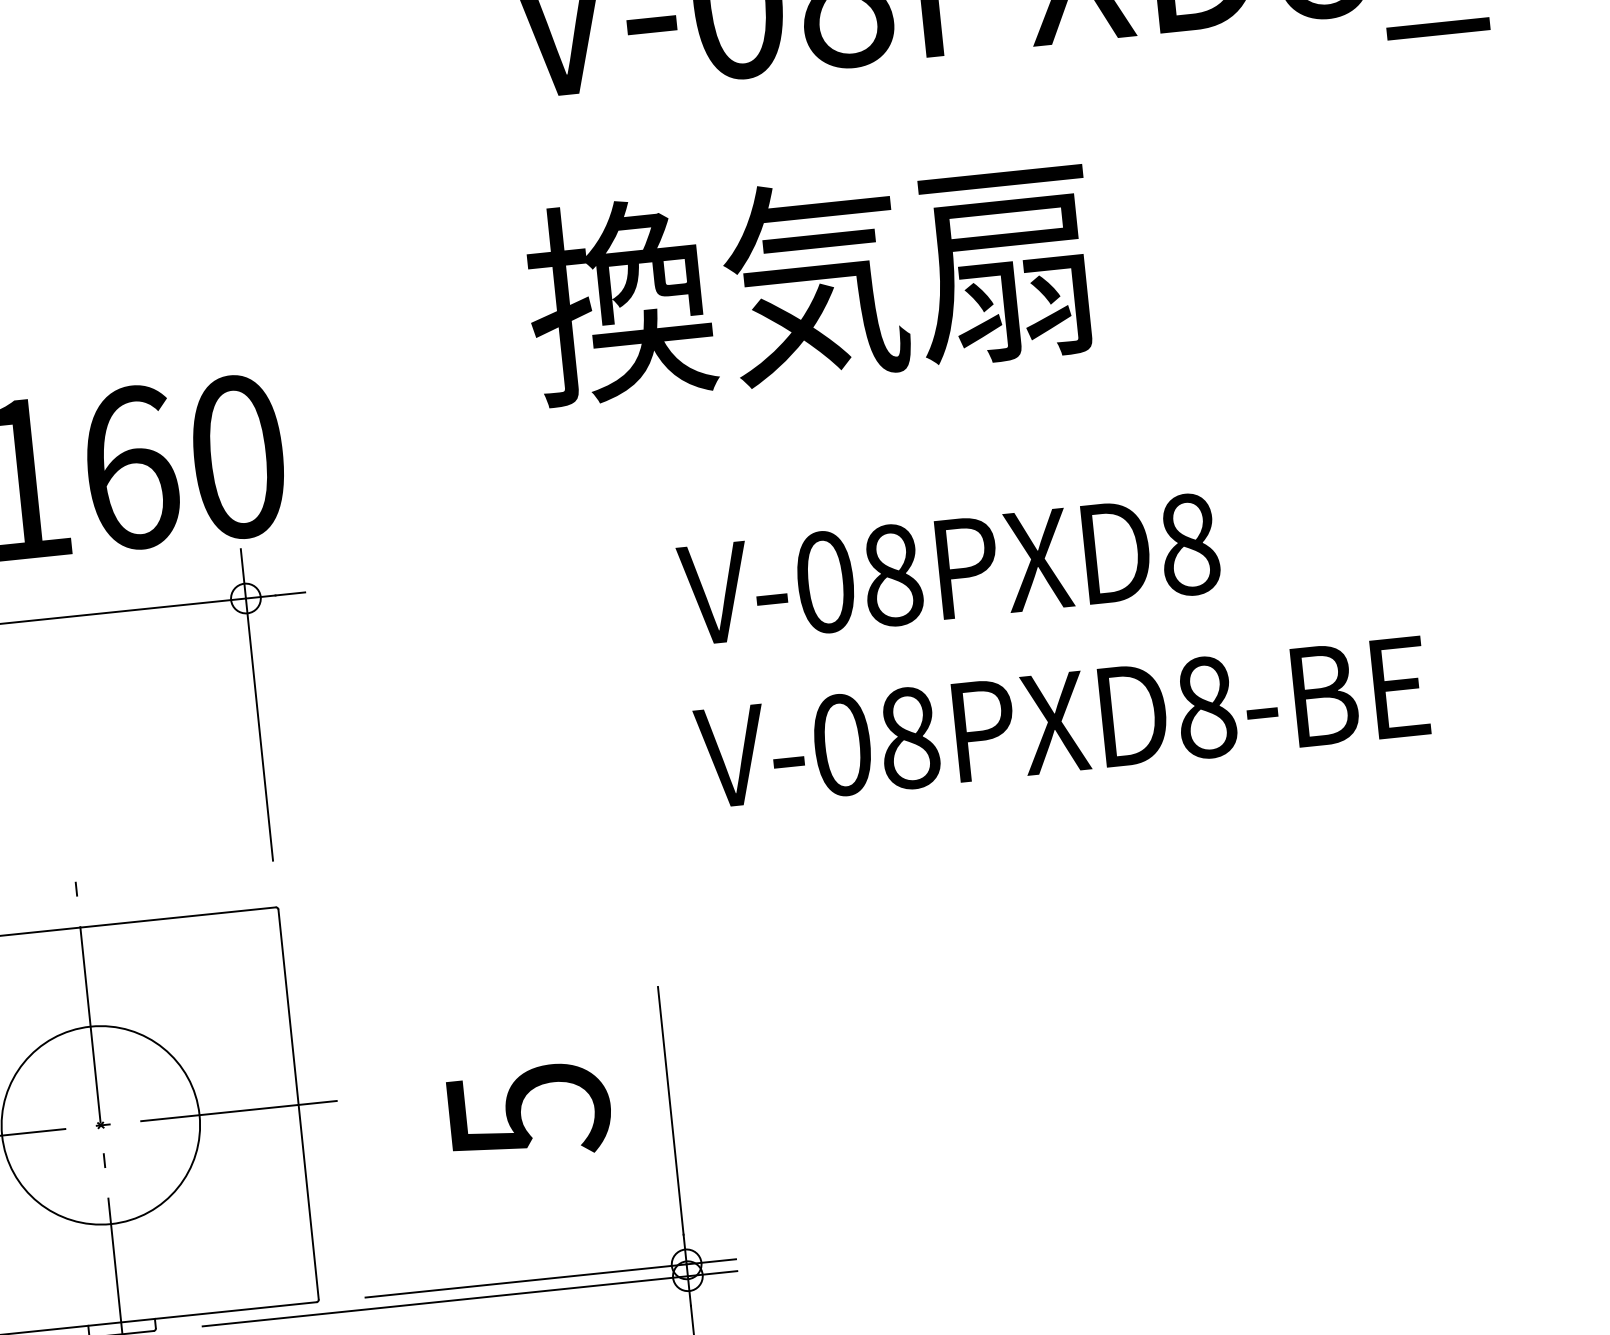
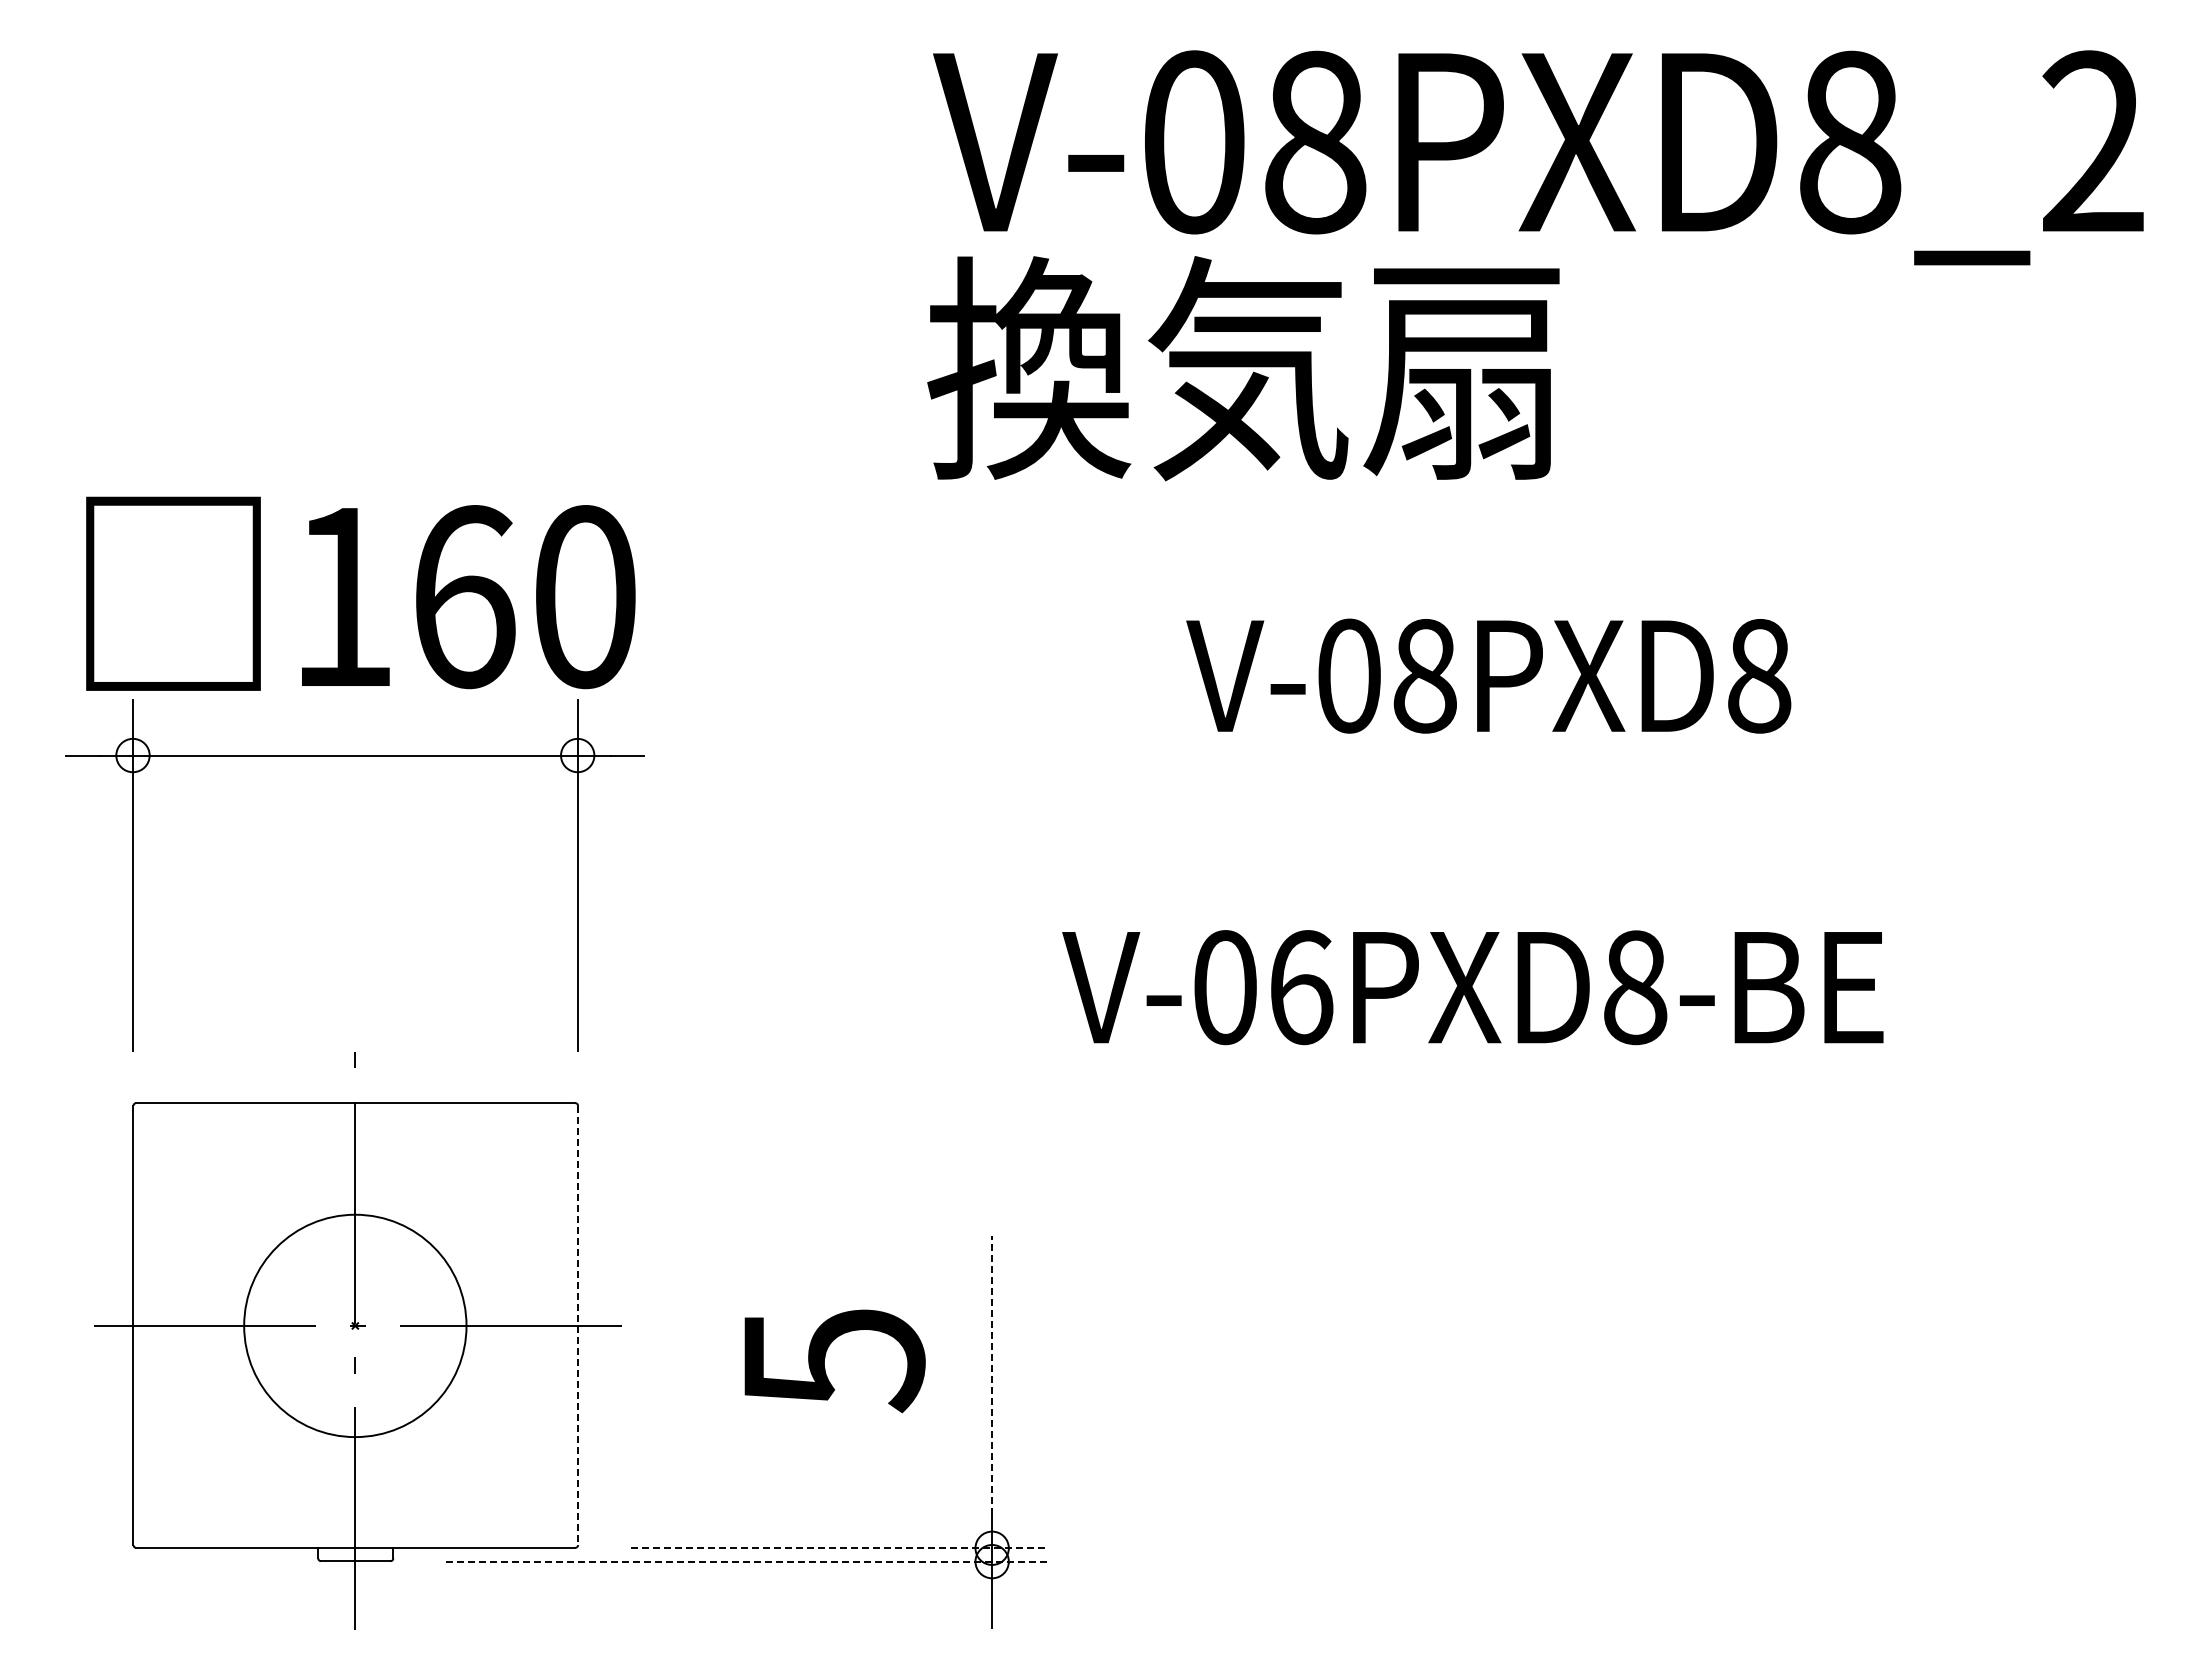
text: (810, 281) -> (1243, 368), moved
text: (948, 568) -> (1488, 675), moved
text: (909, 738) -> (1301, 987), V-08PXD8-BE -> V-06PXD8-BE
line: (298, 1104) -> (578, 1325), solid -> dashed
line: (671, 1110) -> (992, 1375), solid -> dashed
line: (551, 1278) -> (839, 1548), solid -> dashed
line: (470, 1298) -> (747, 1561), solid -> dashed

